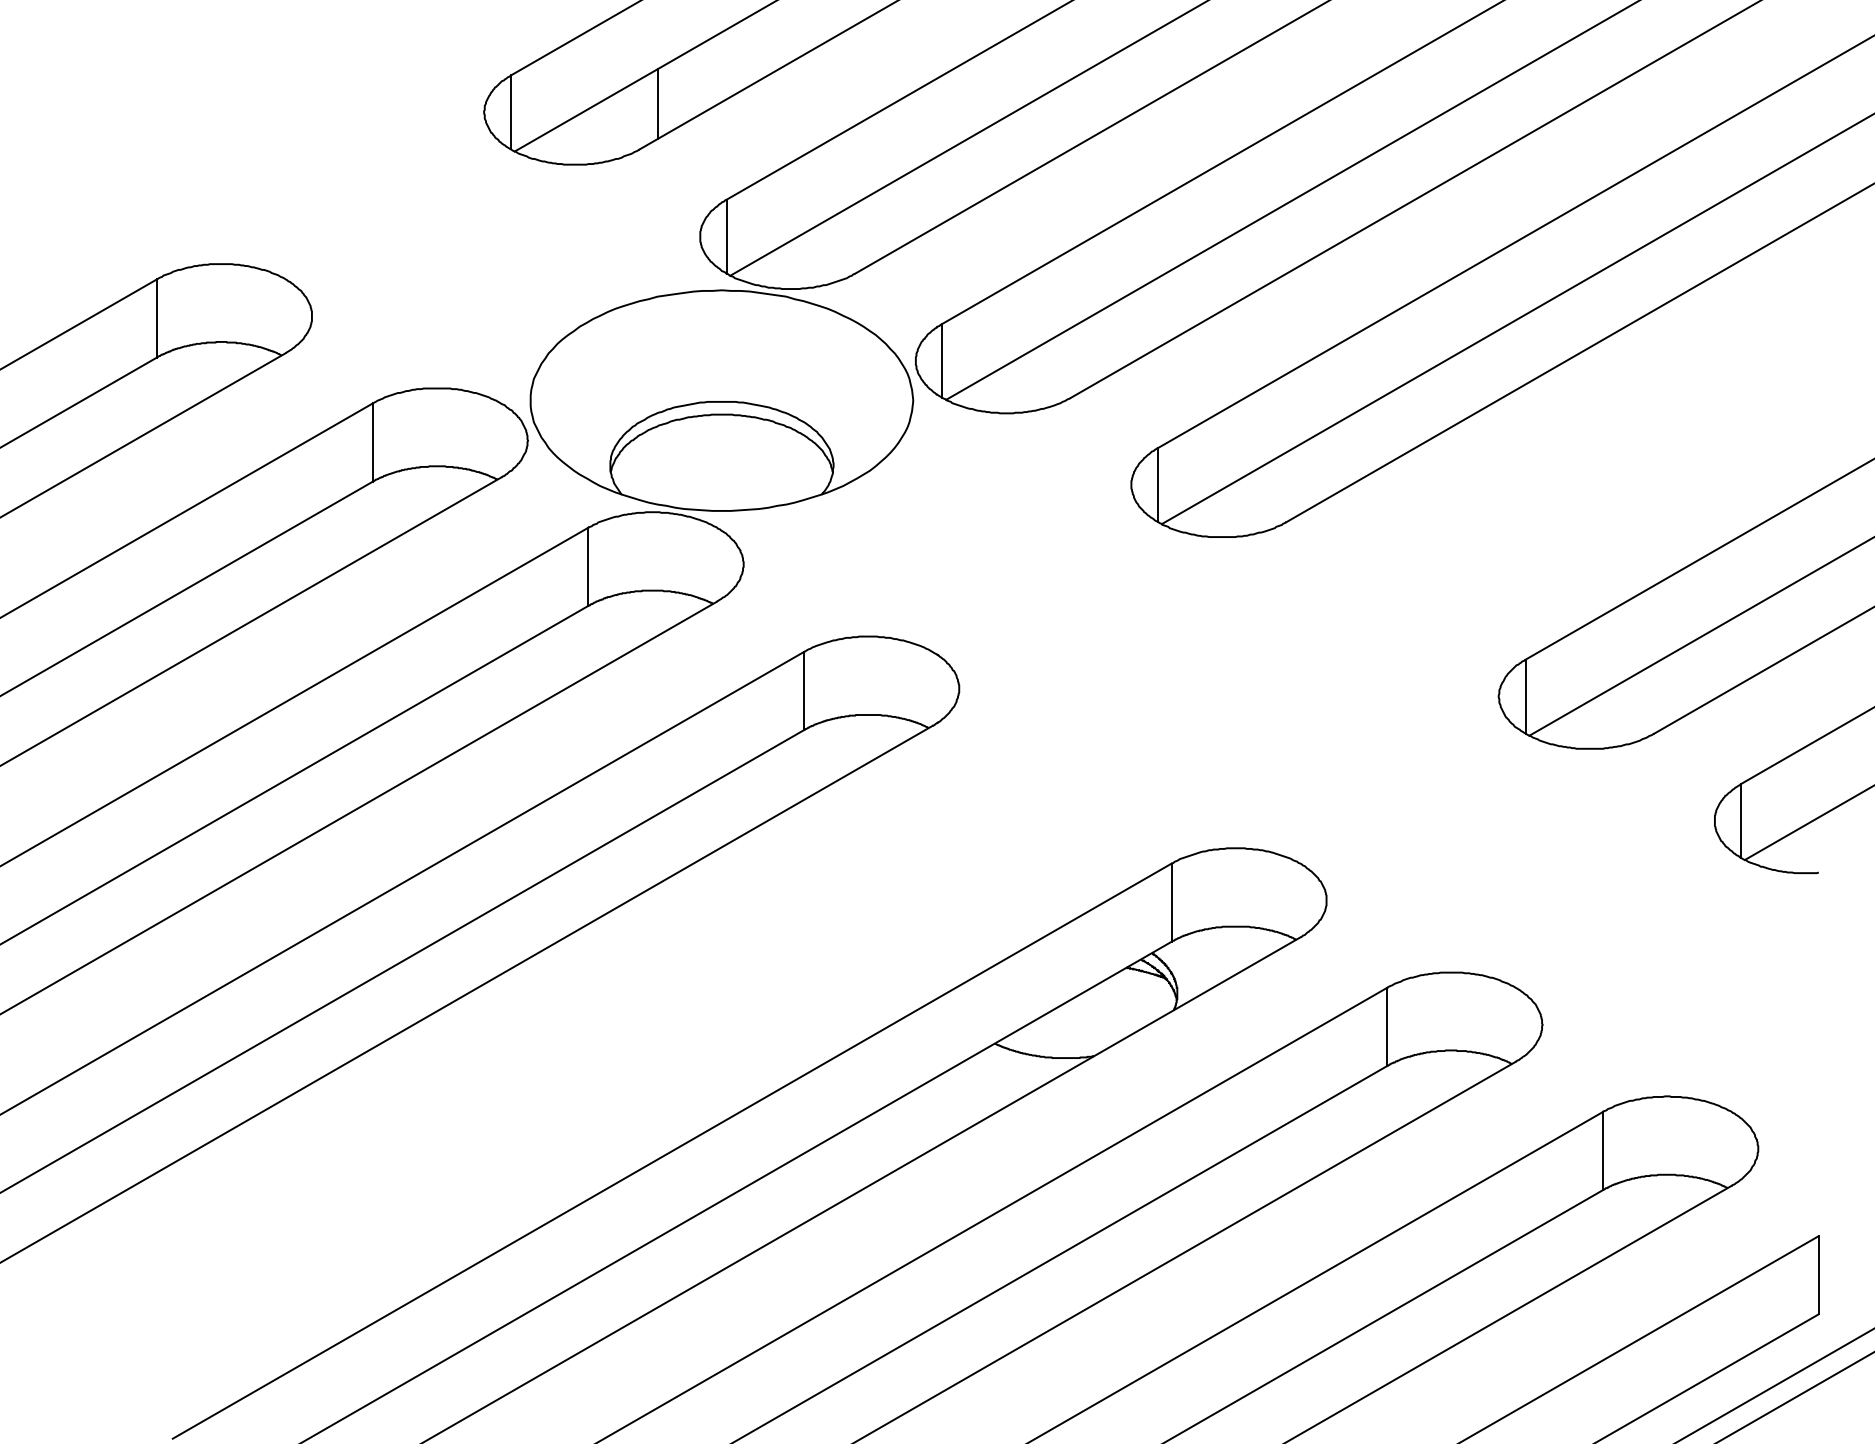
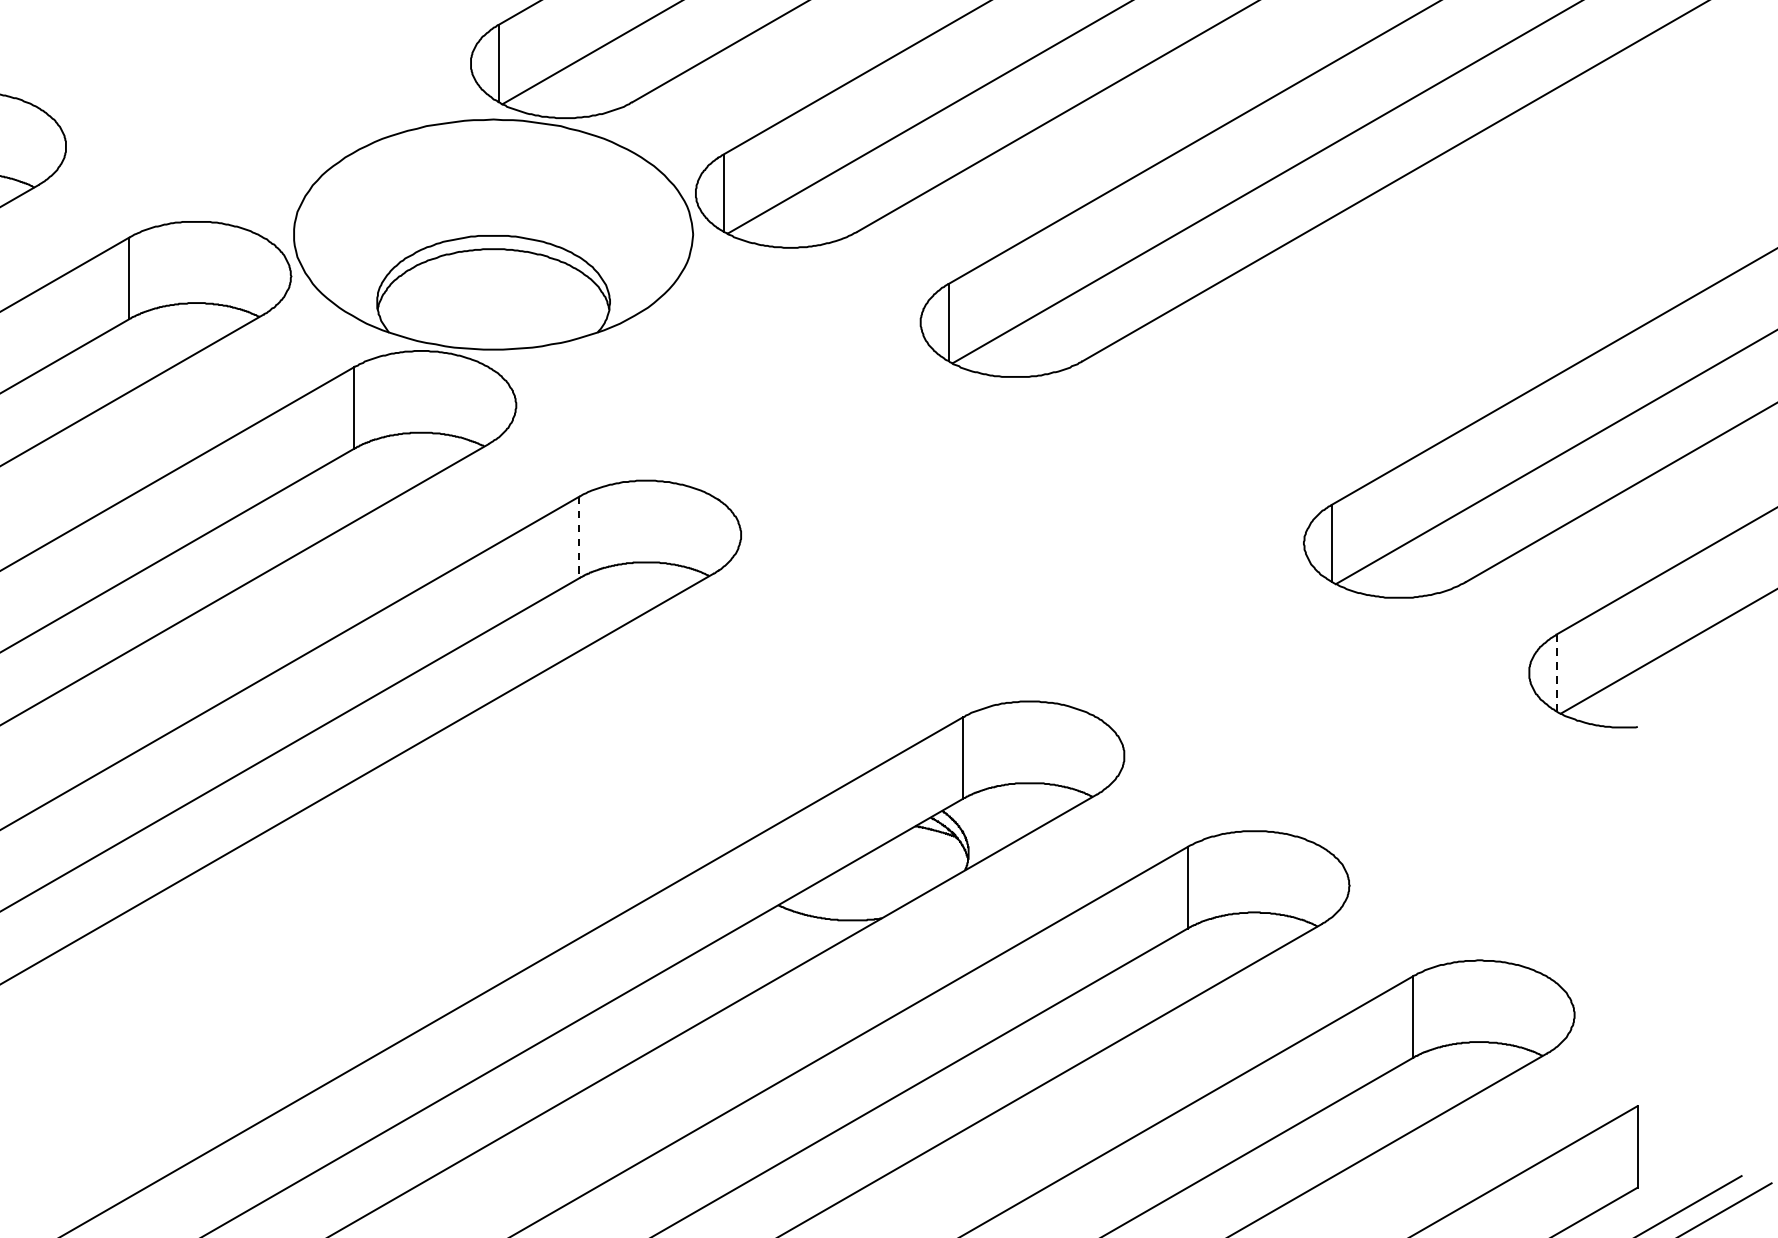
line: (804, 691) -> (579, 537), solid -> dashed
line: (1741, 820) -> (1557, 672), solid -> dashed

